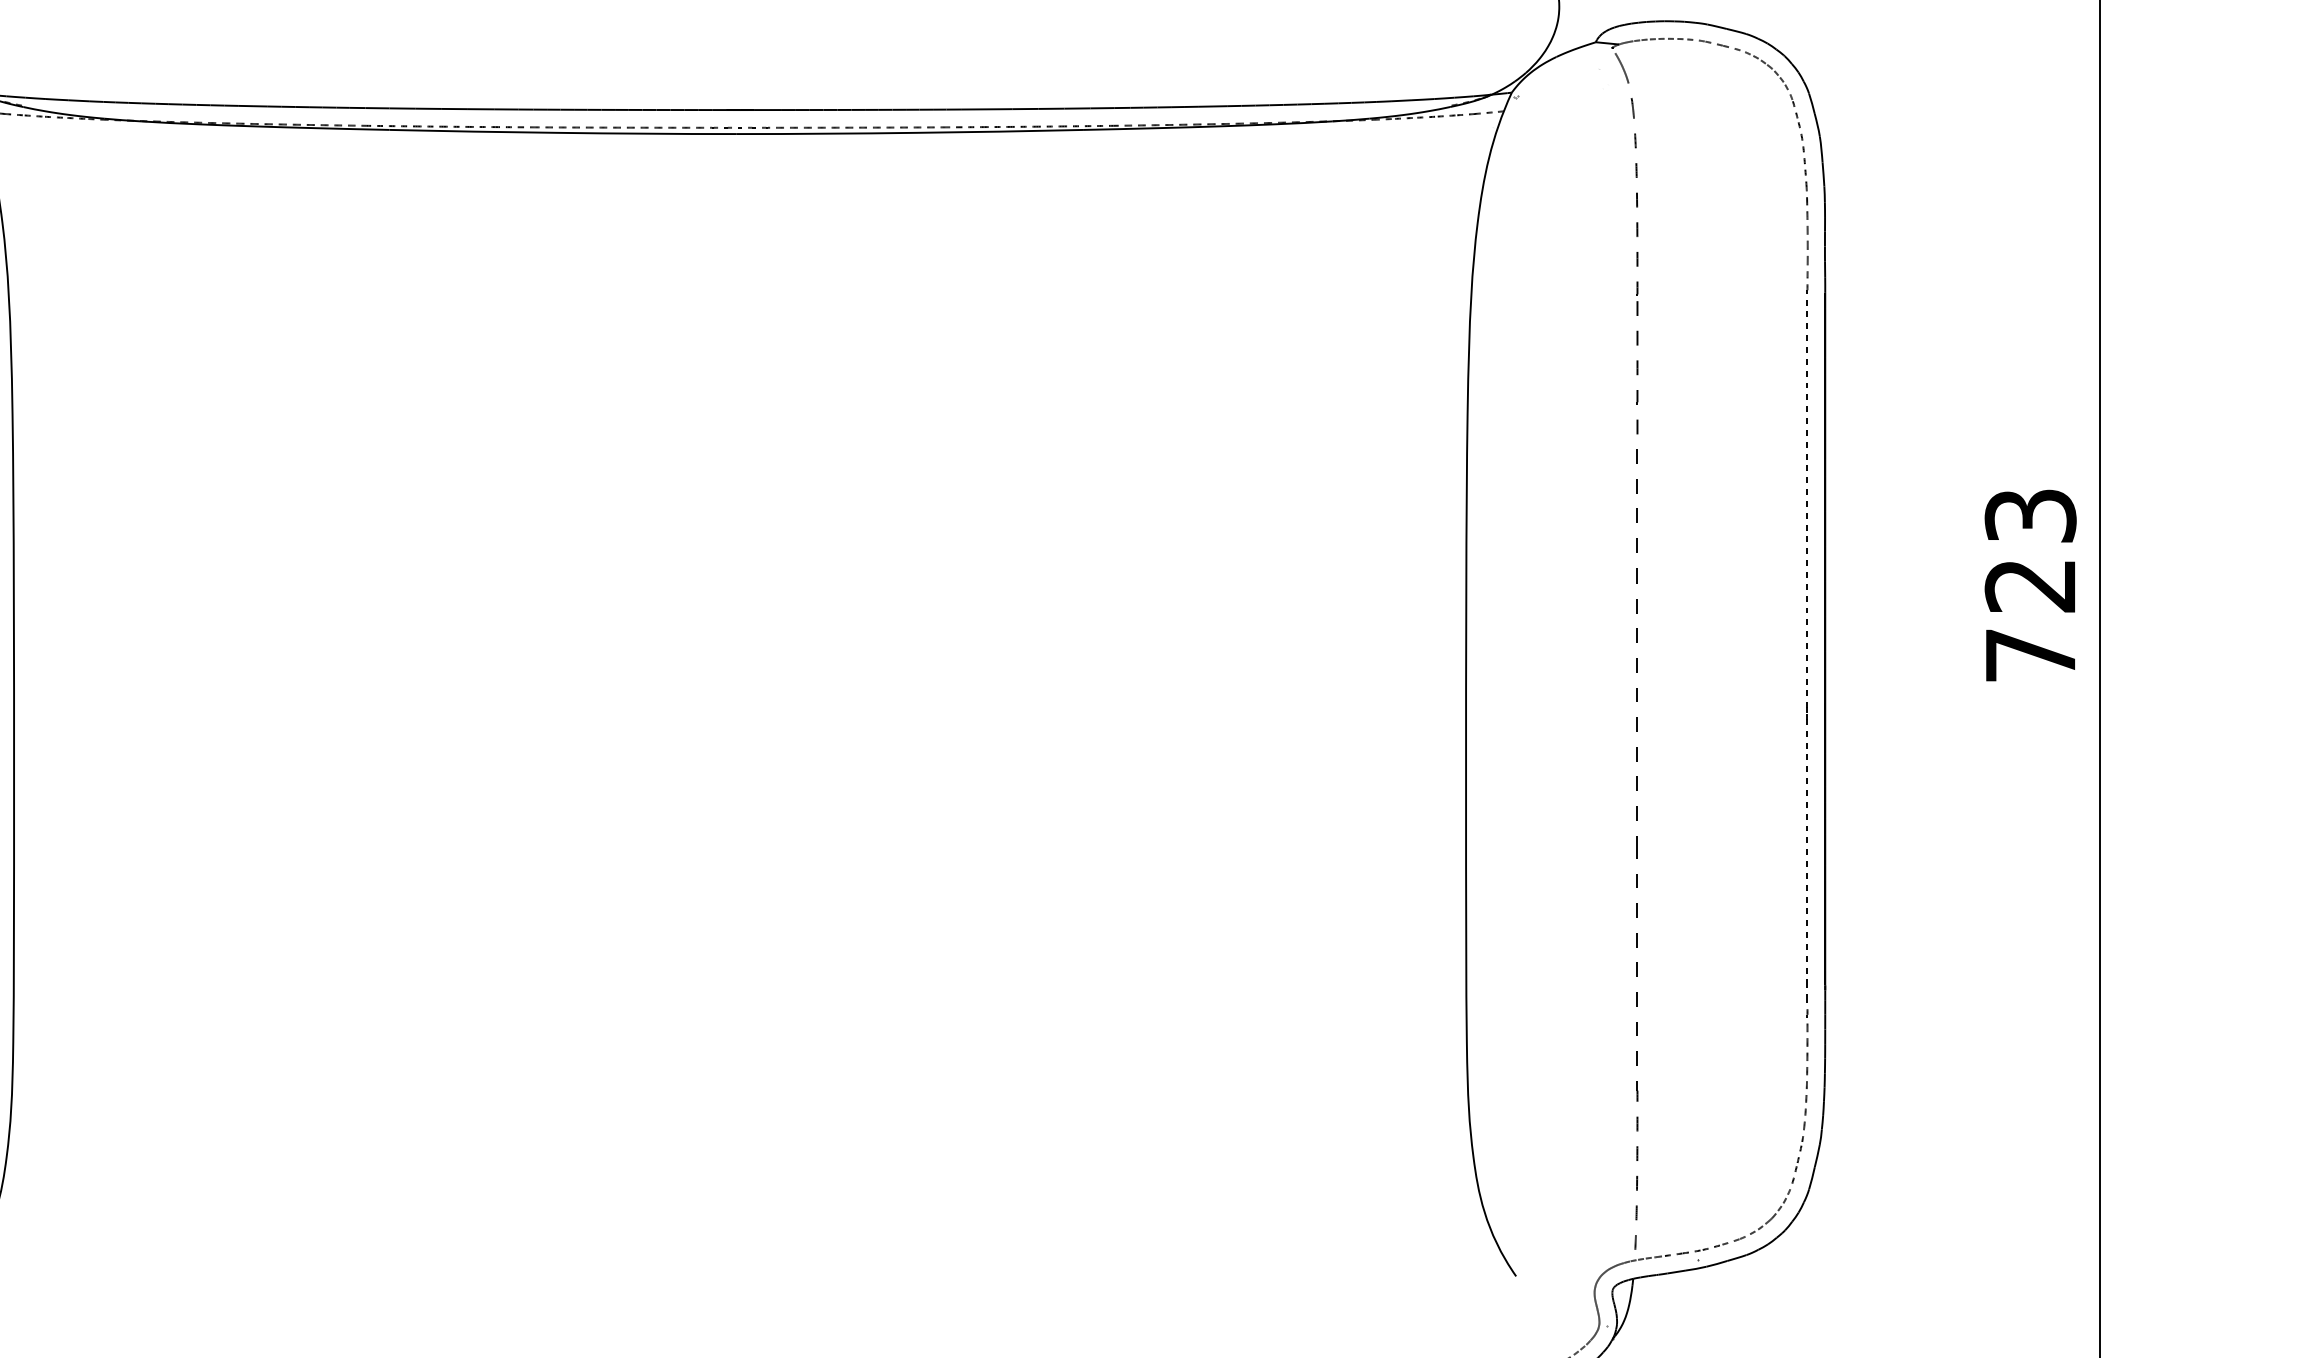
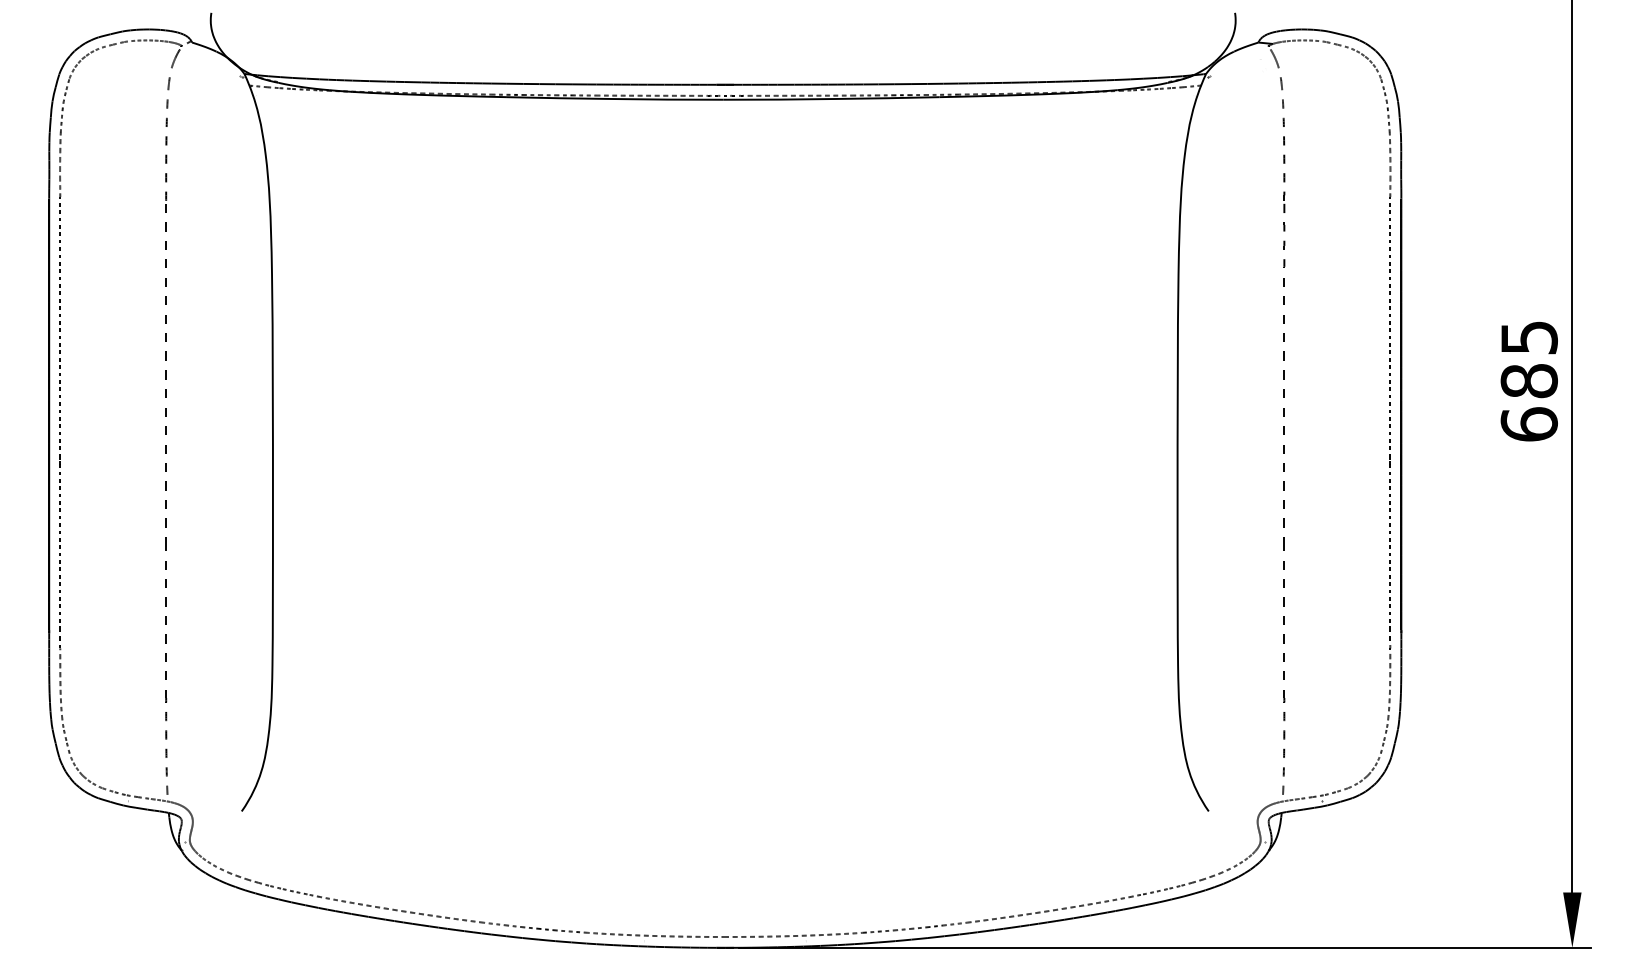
text: (2029, 586) -> (1528, 381), 723 -> 685

